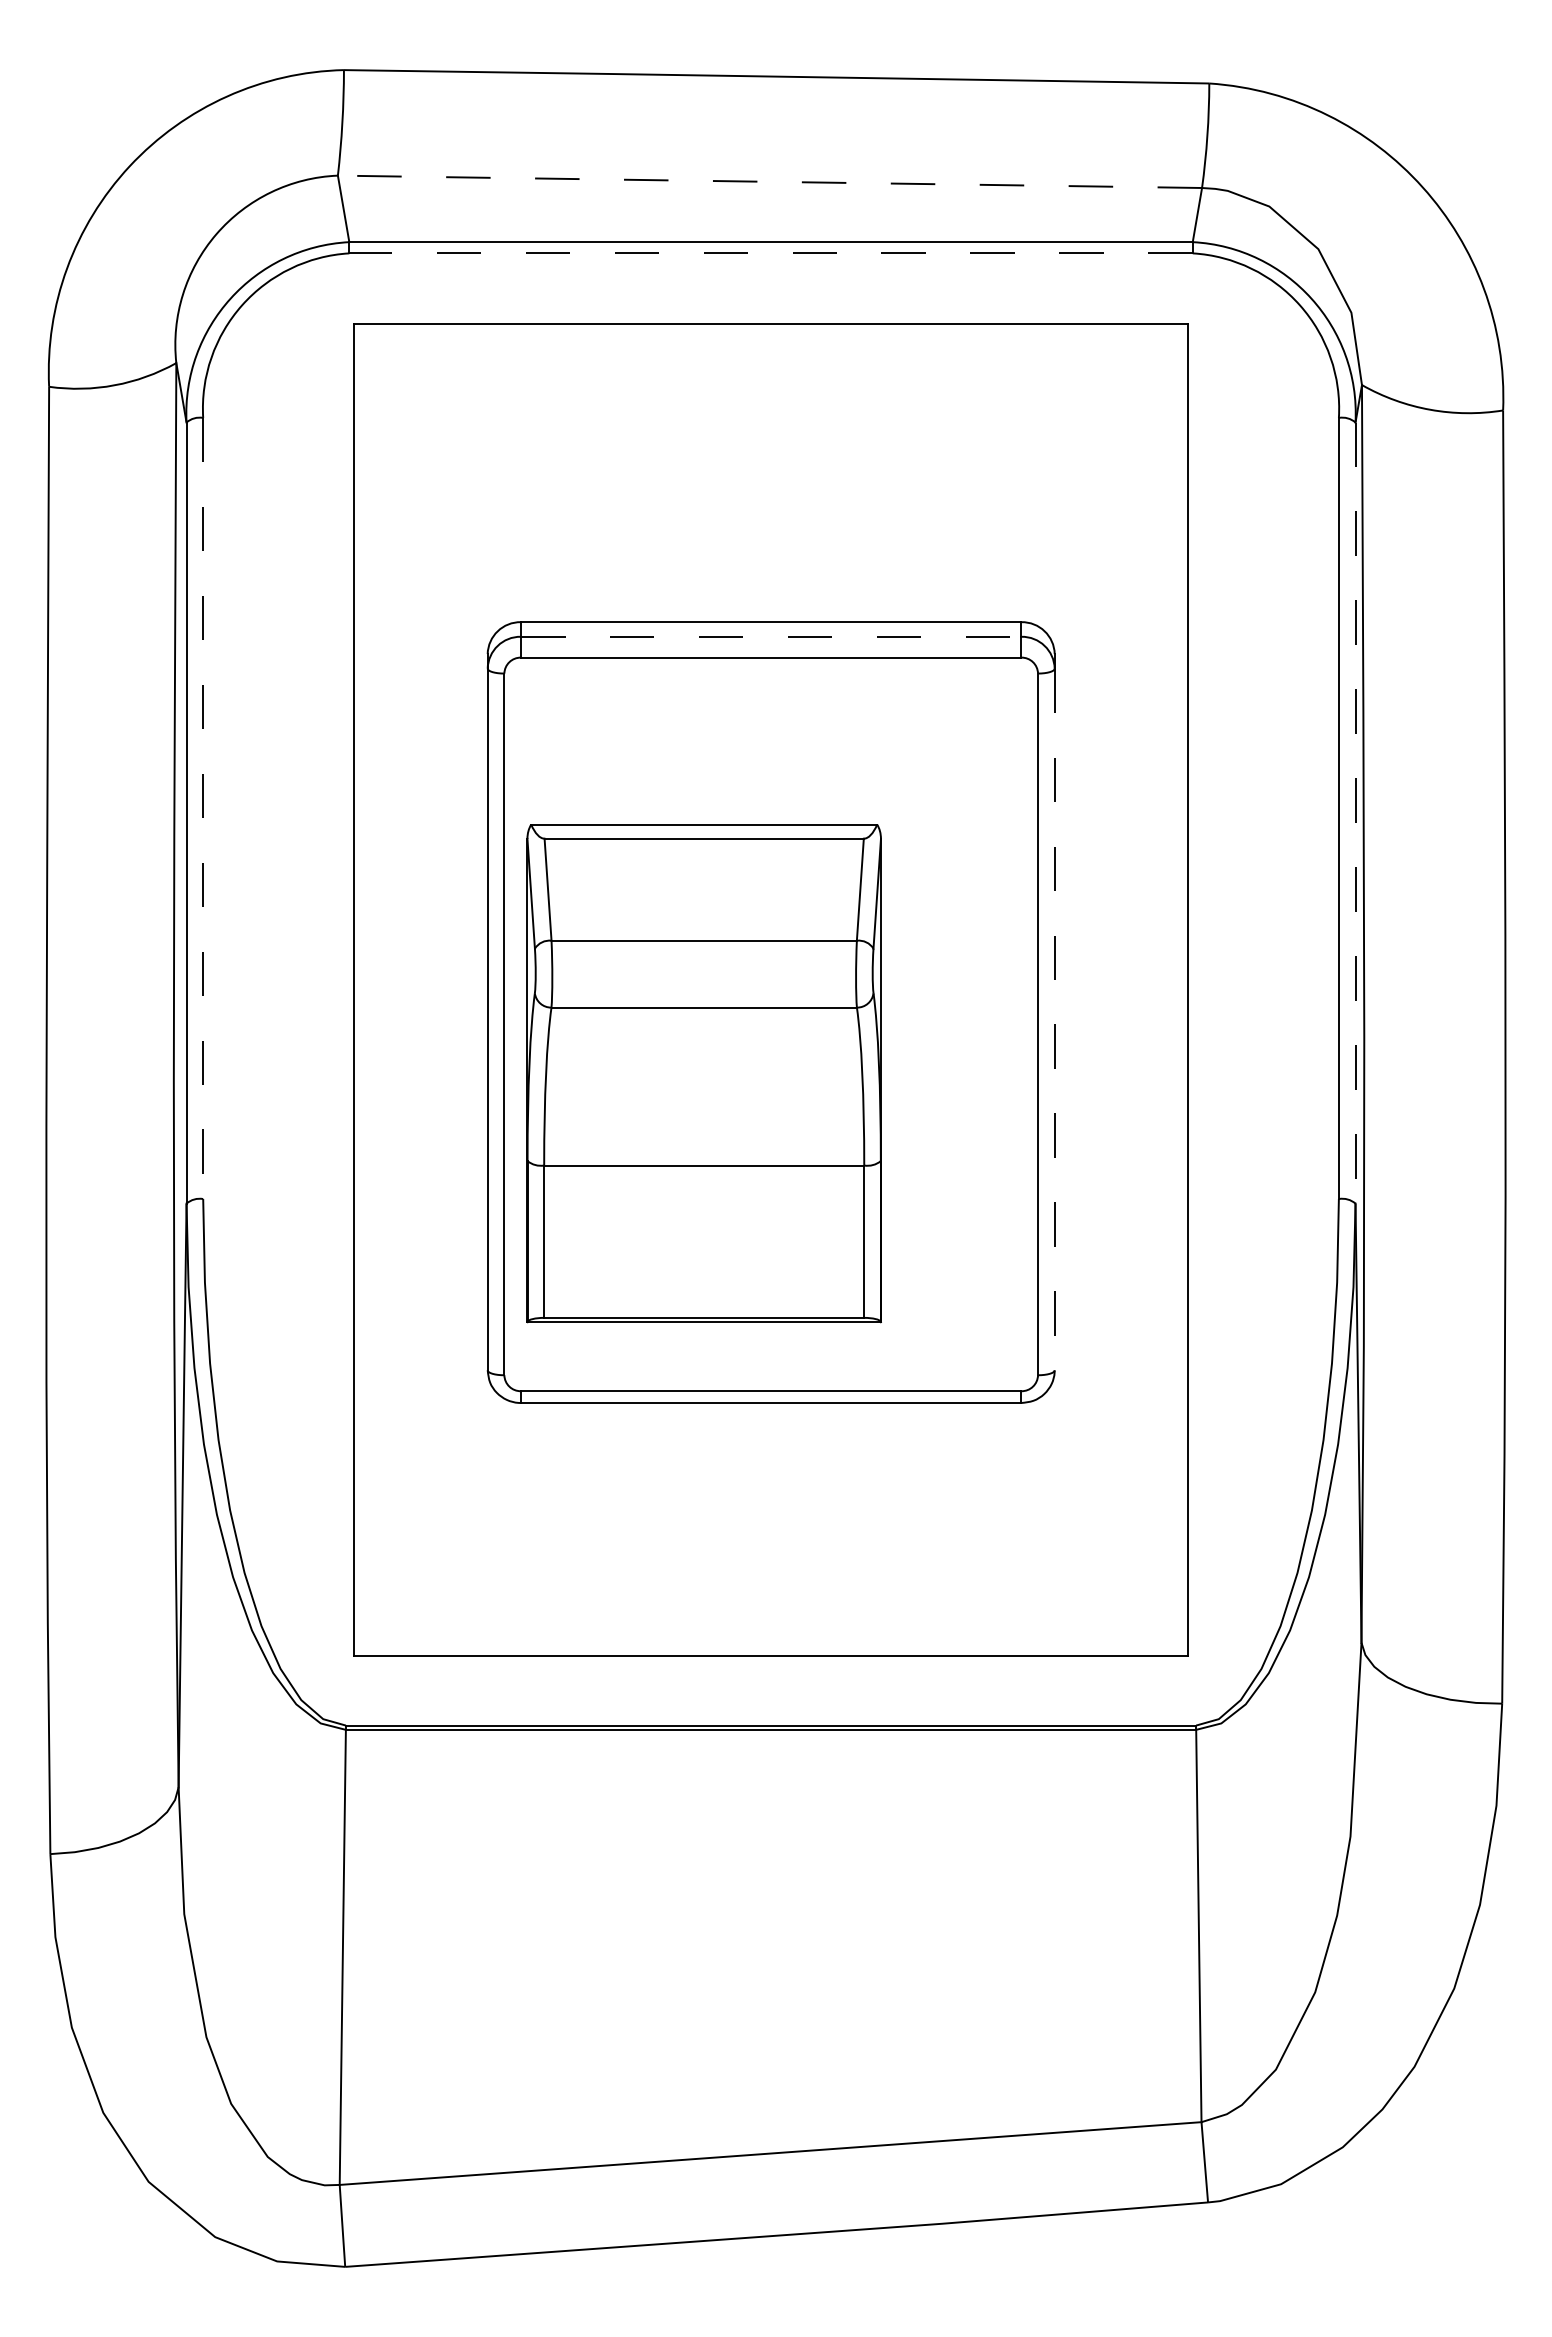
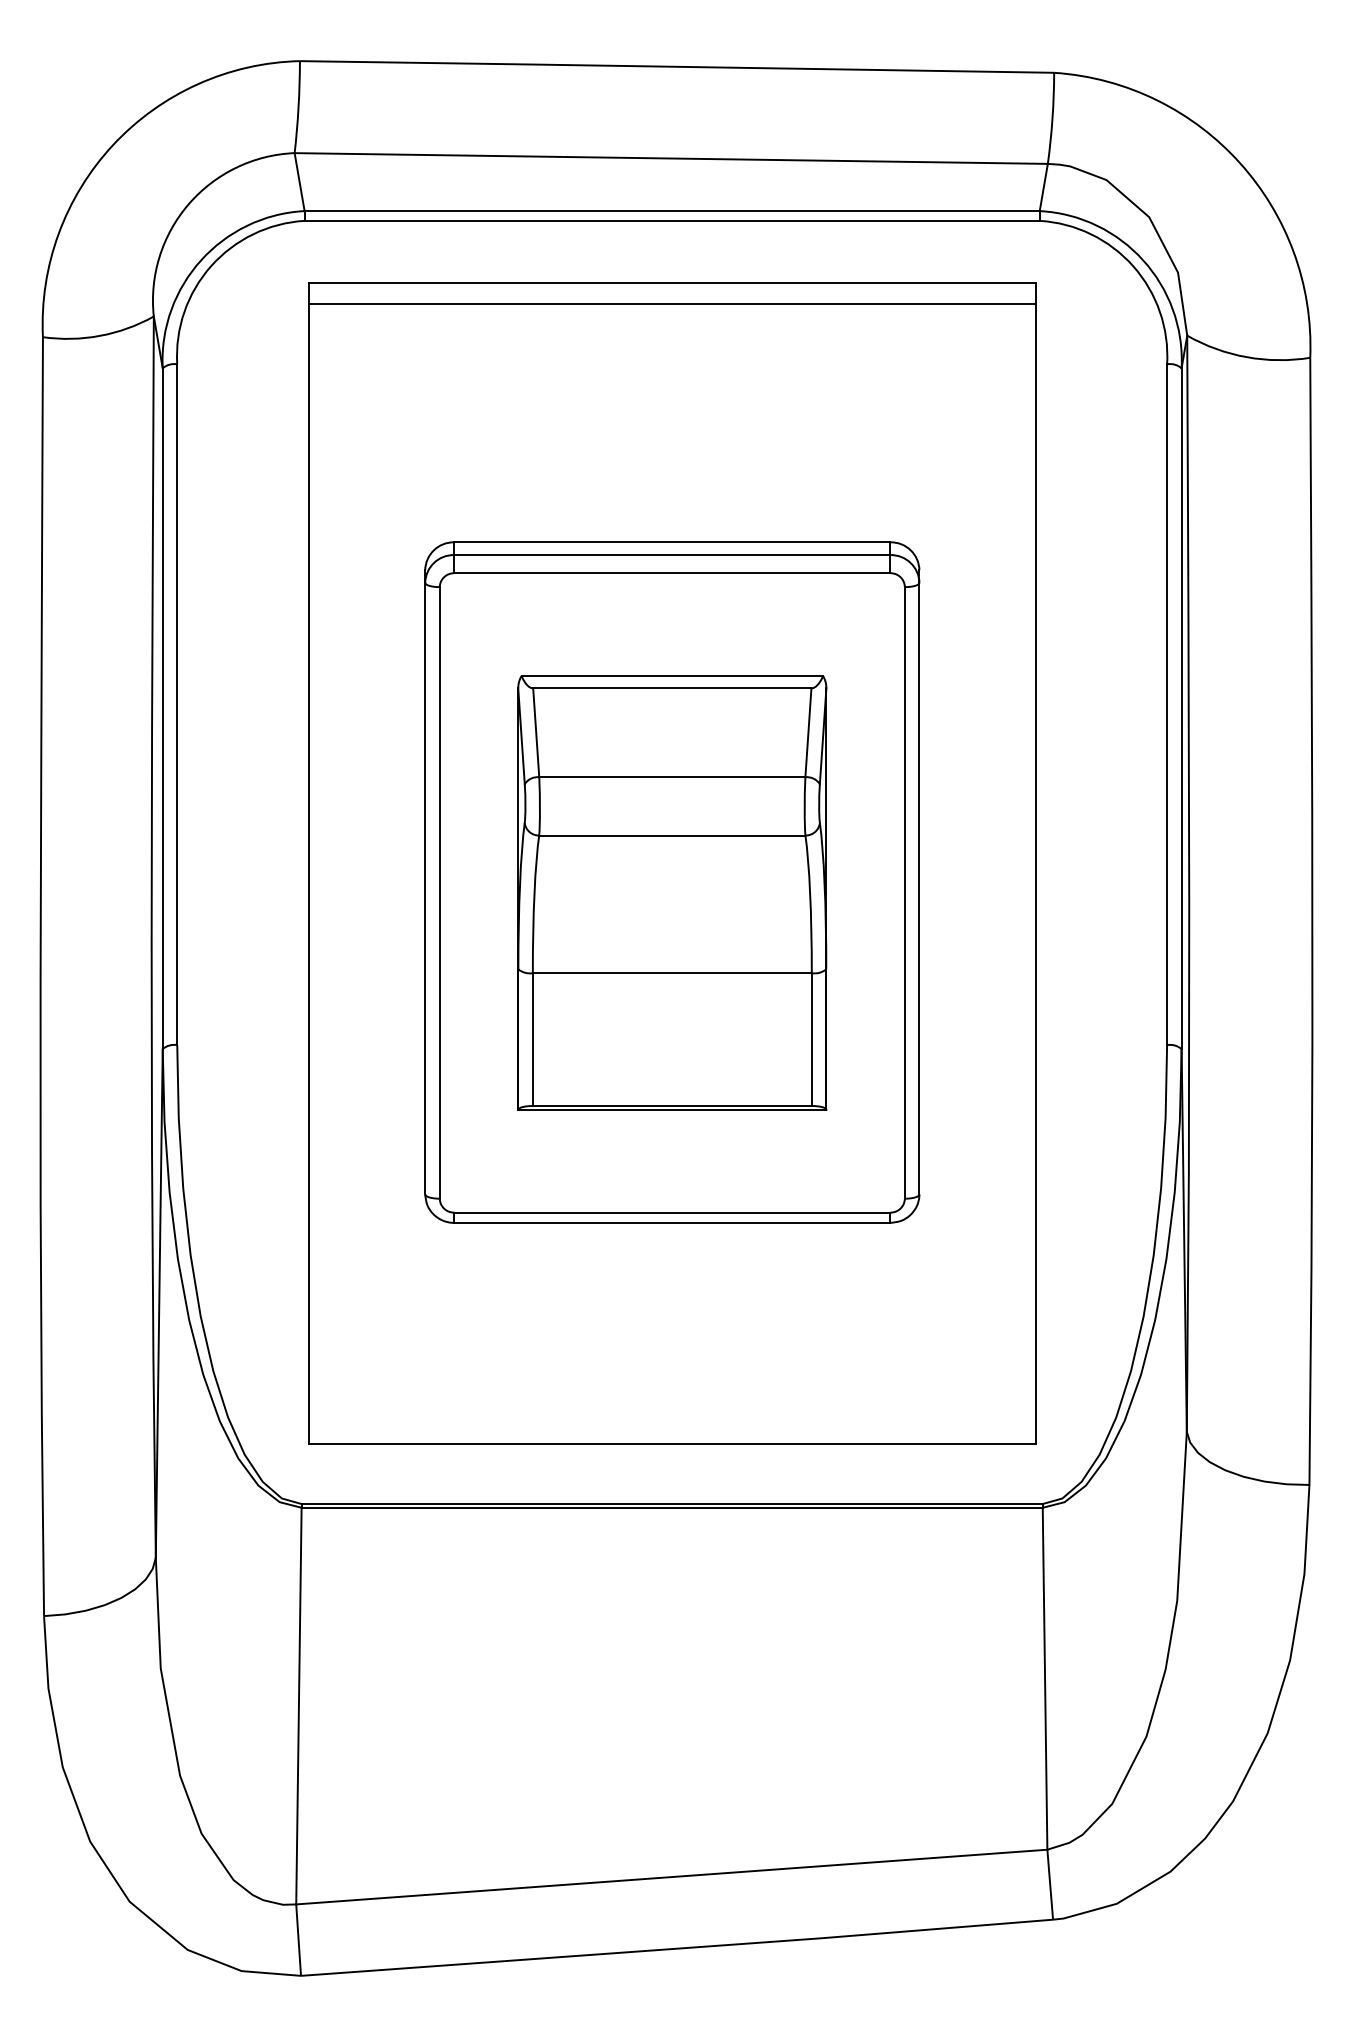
line: (769, 181) -> (670, 158), dashed -> solid
line: (771, 253) -> (672, 220), dashed -> solid
line: (770, 348) -> (671, 303), added
line: (771, 636) -> (672, 554), dashed -> solid
line: (203, 808) -> (177, 704), dashed -> solid
line: (1355, 813) -> (1181, 709), dashed -> solid
line: (1054, 1019) -> (919, 888), dashed -> solid
part: (703, 1073) -> (671, 892), moved

